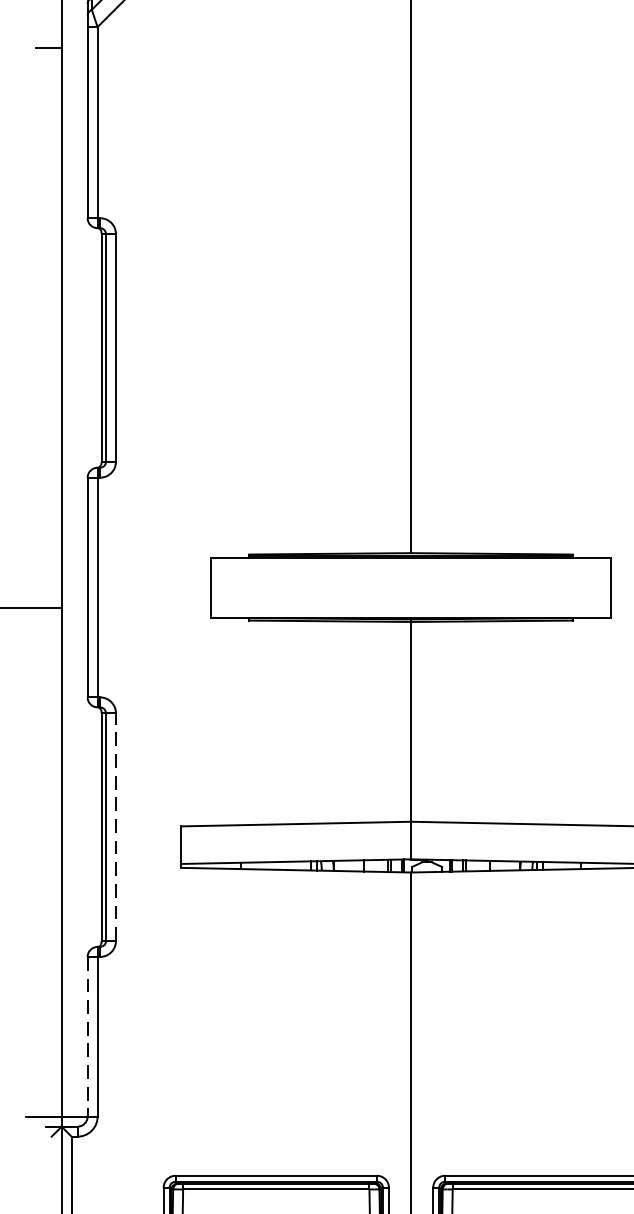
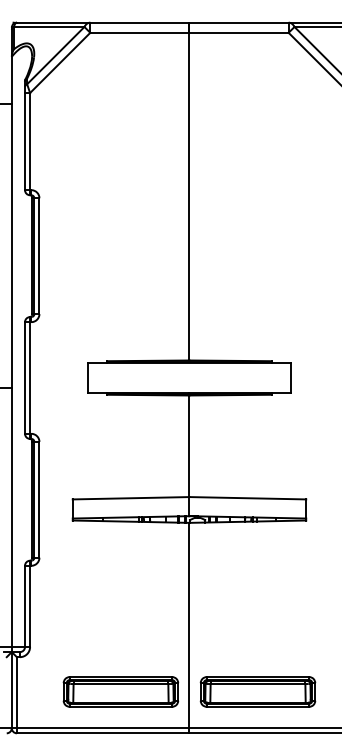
line: (116, 826) -> (39, 499), dashed -> solid
line: (88, 1036) -> (25, 606), dashed -> solid

